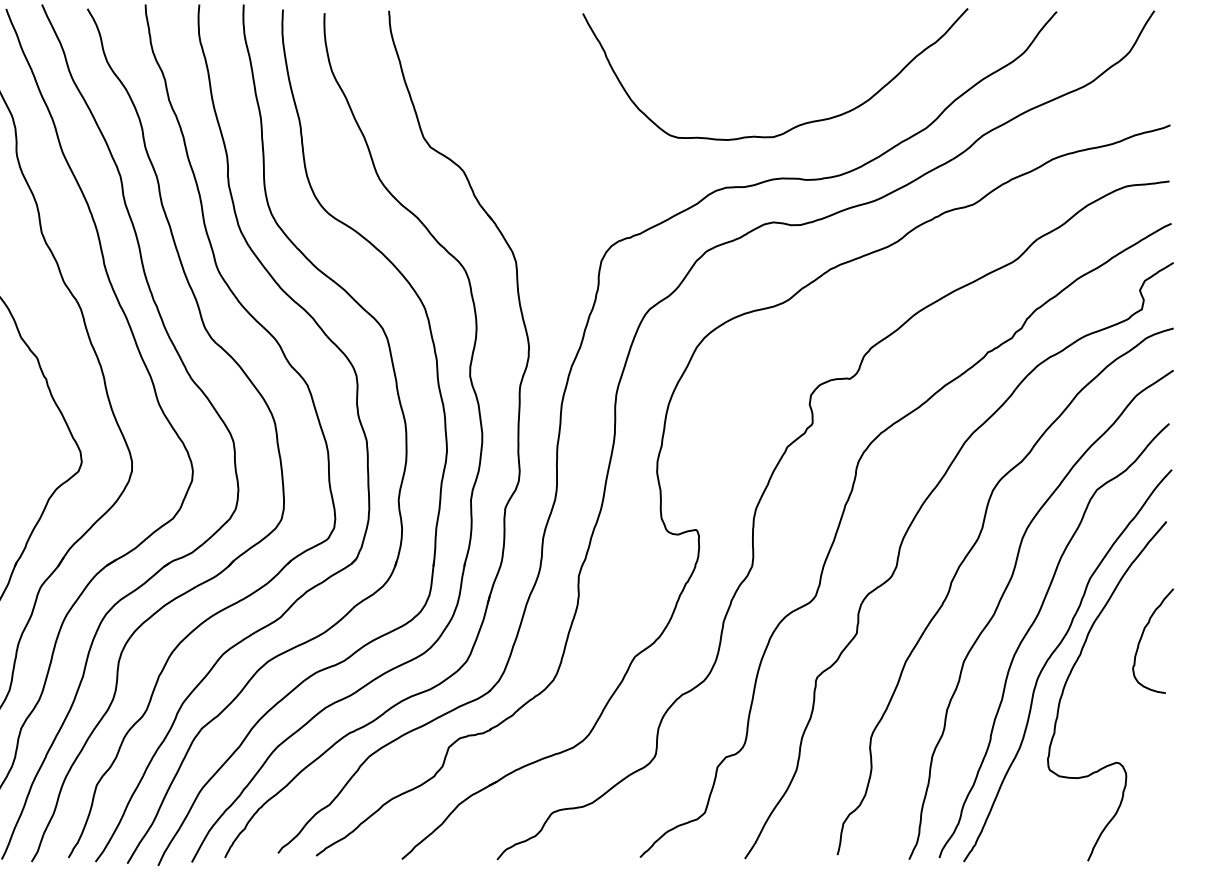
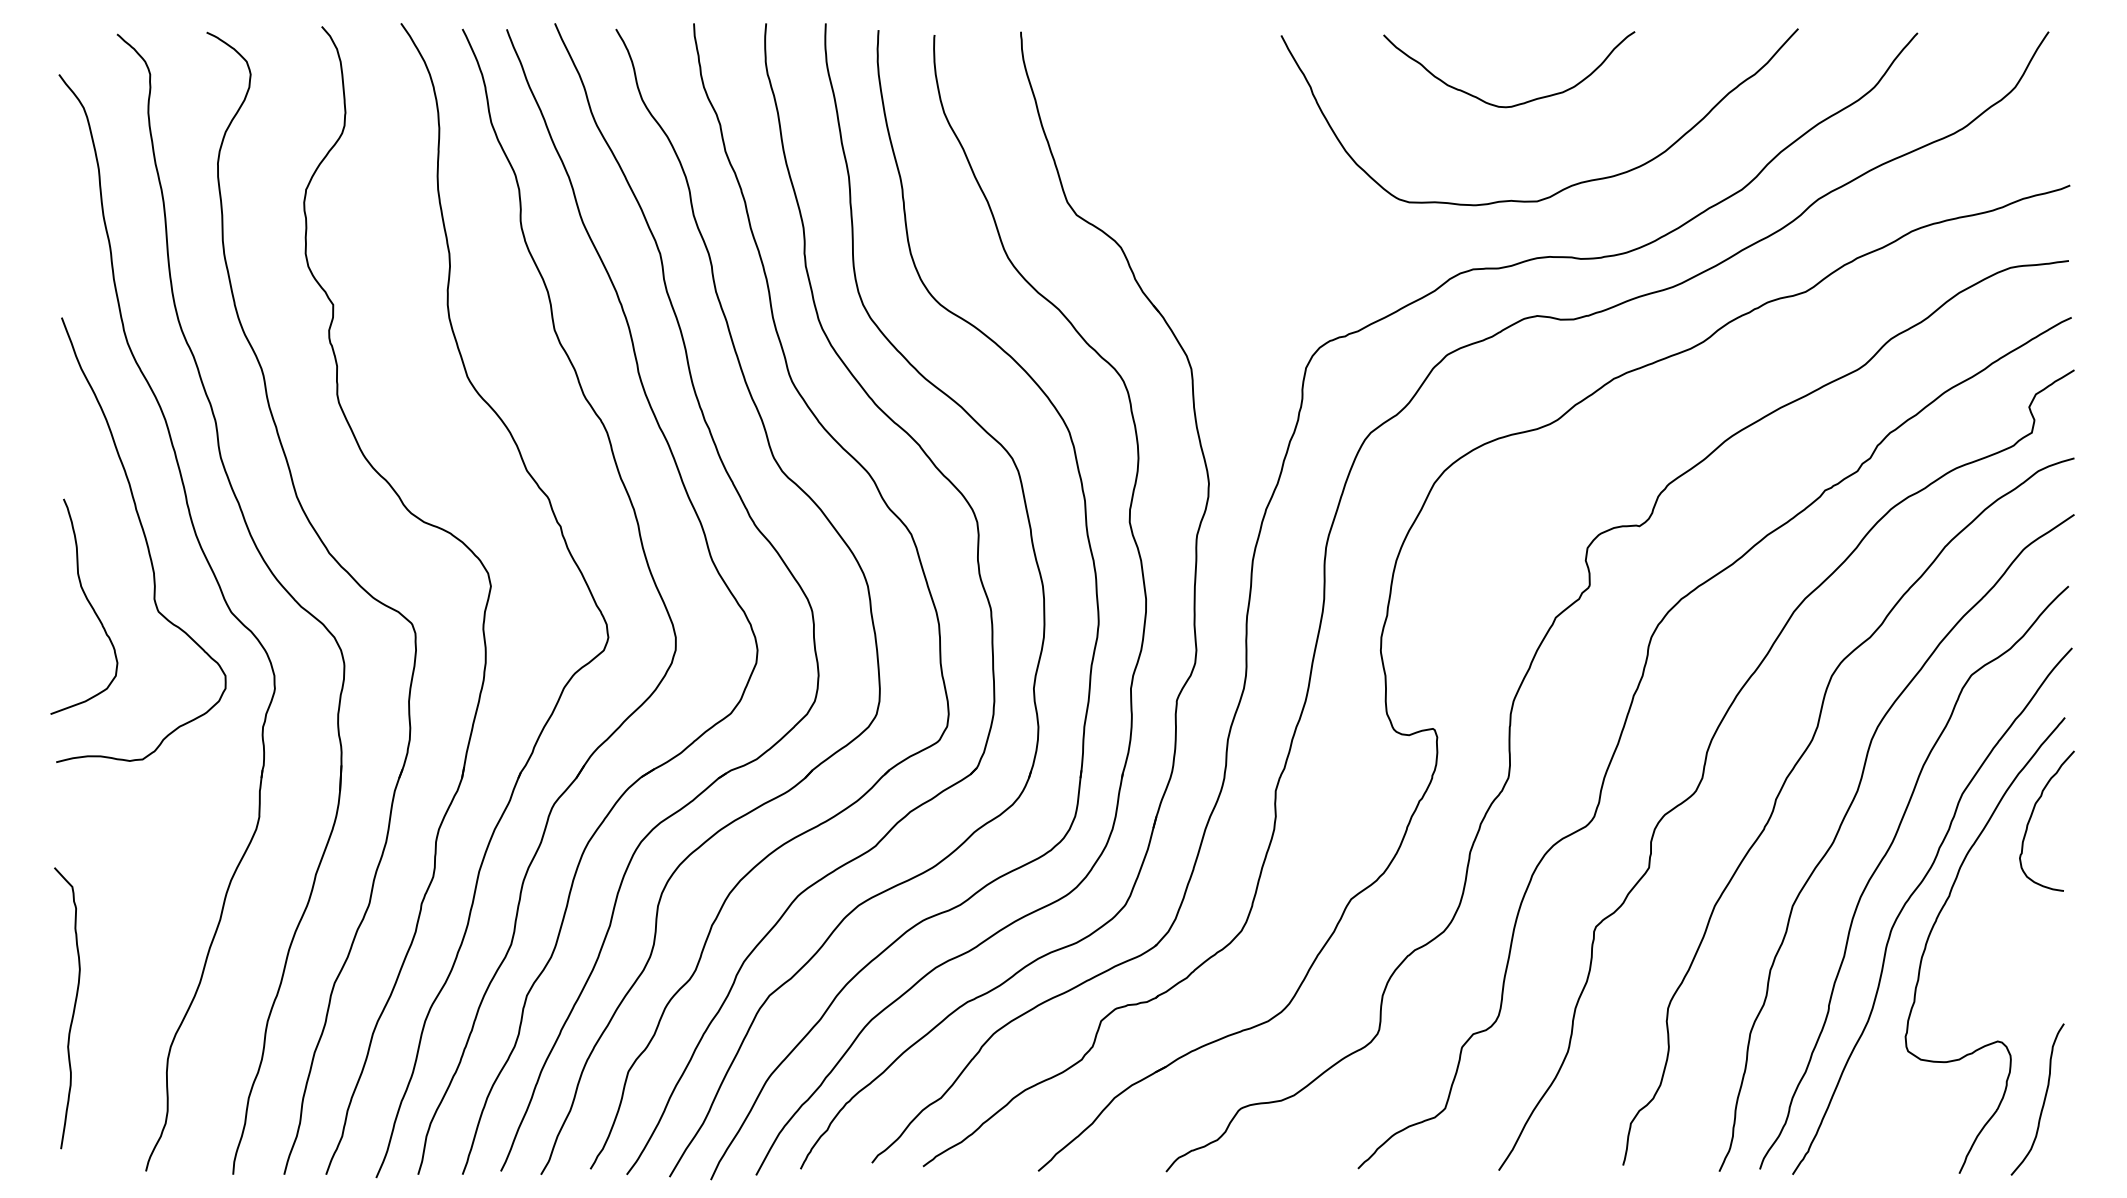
curve: (759, 64) -> (1518, 103), added
curve: (1142, 636) -> (2032, 815), moved
curve: (1150, 806) -> (2043, 1100), added

